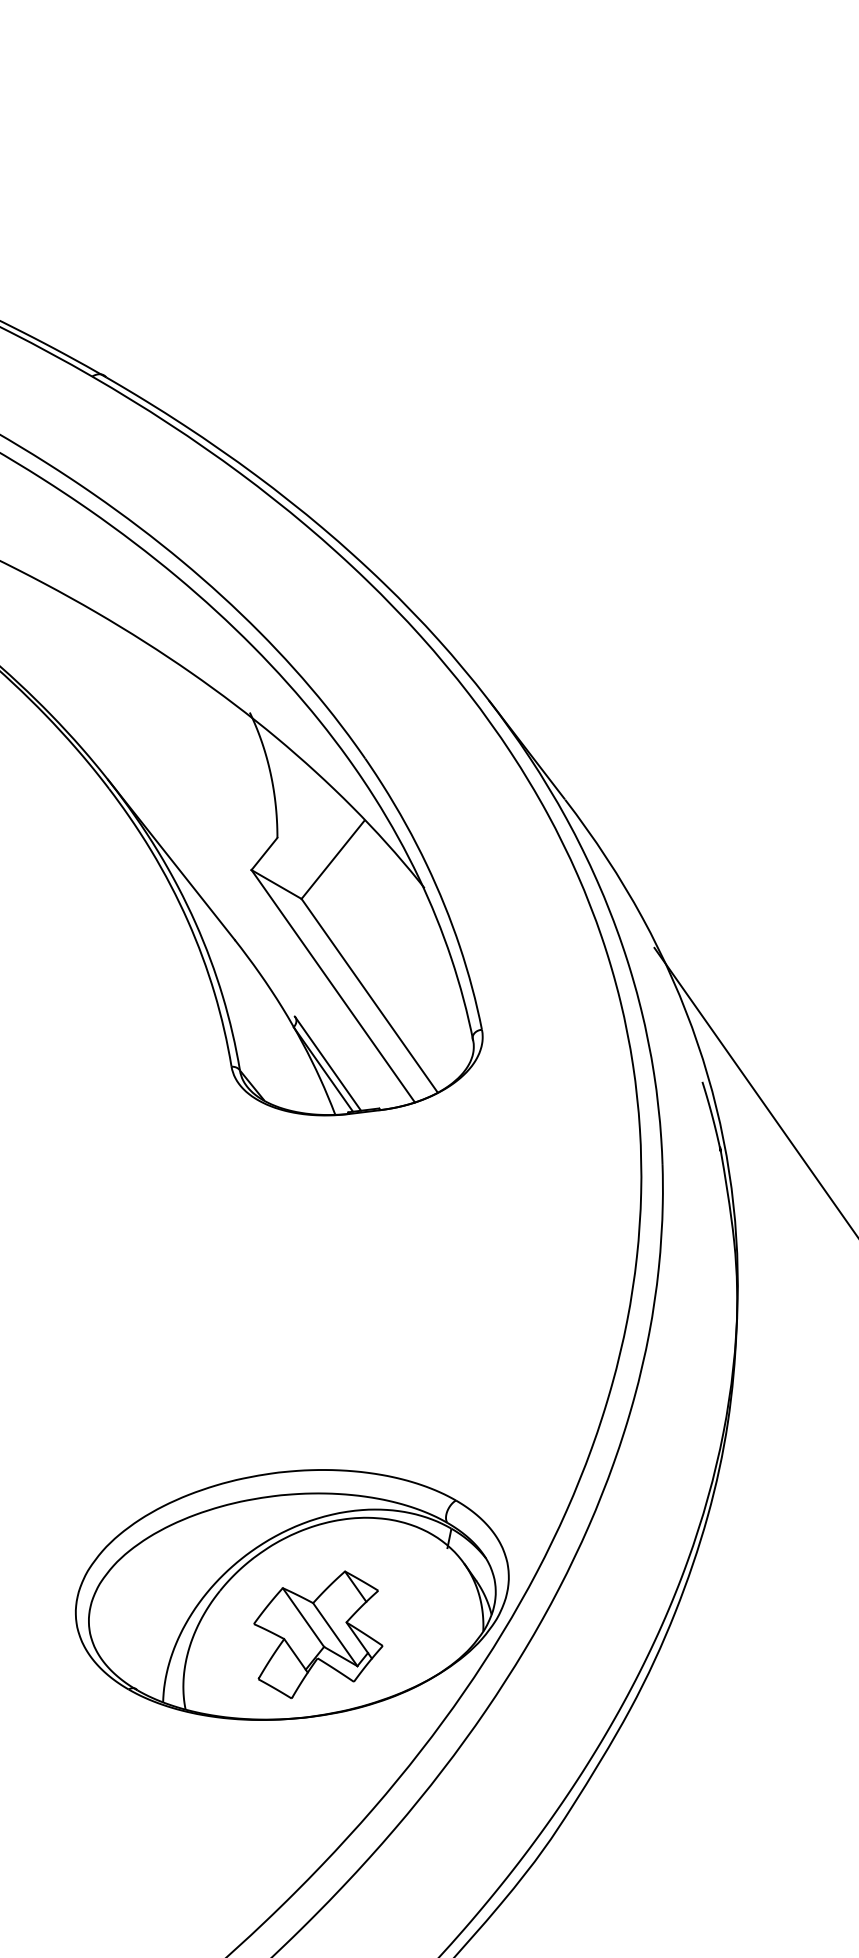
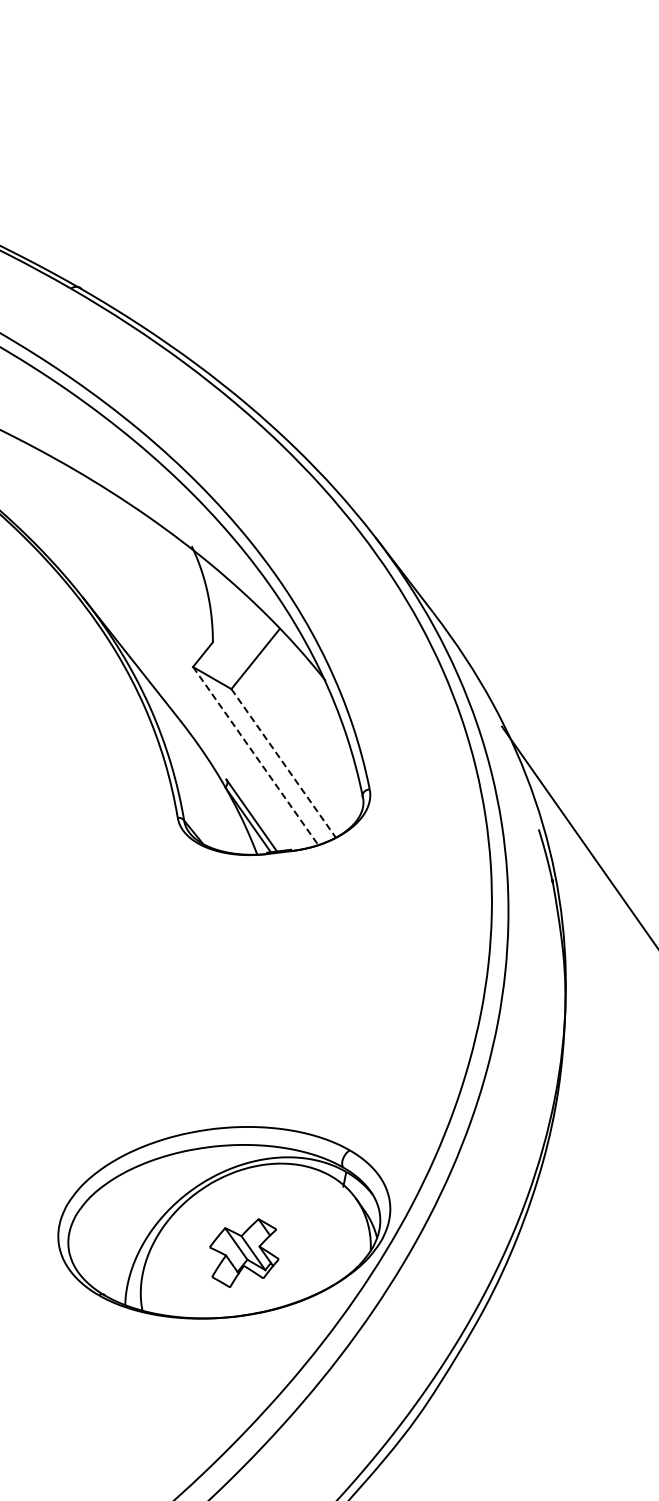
line: (332, 986) -> (255, 756), solid -> dashed
line: (369, 995) -> (283, 763), solid -> dashed
part: (318, 1633) -> (244, 1252), size x0.7

